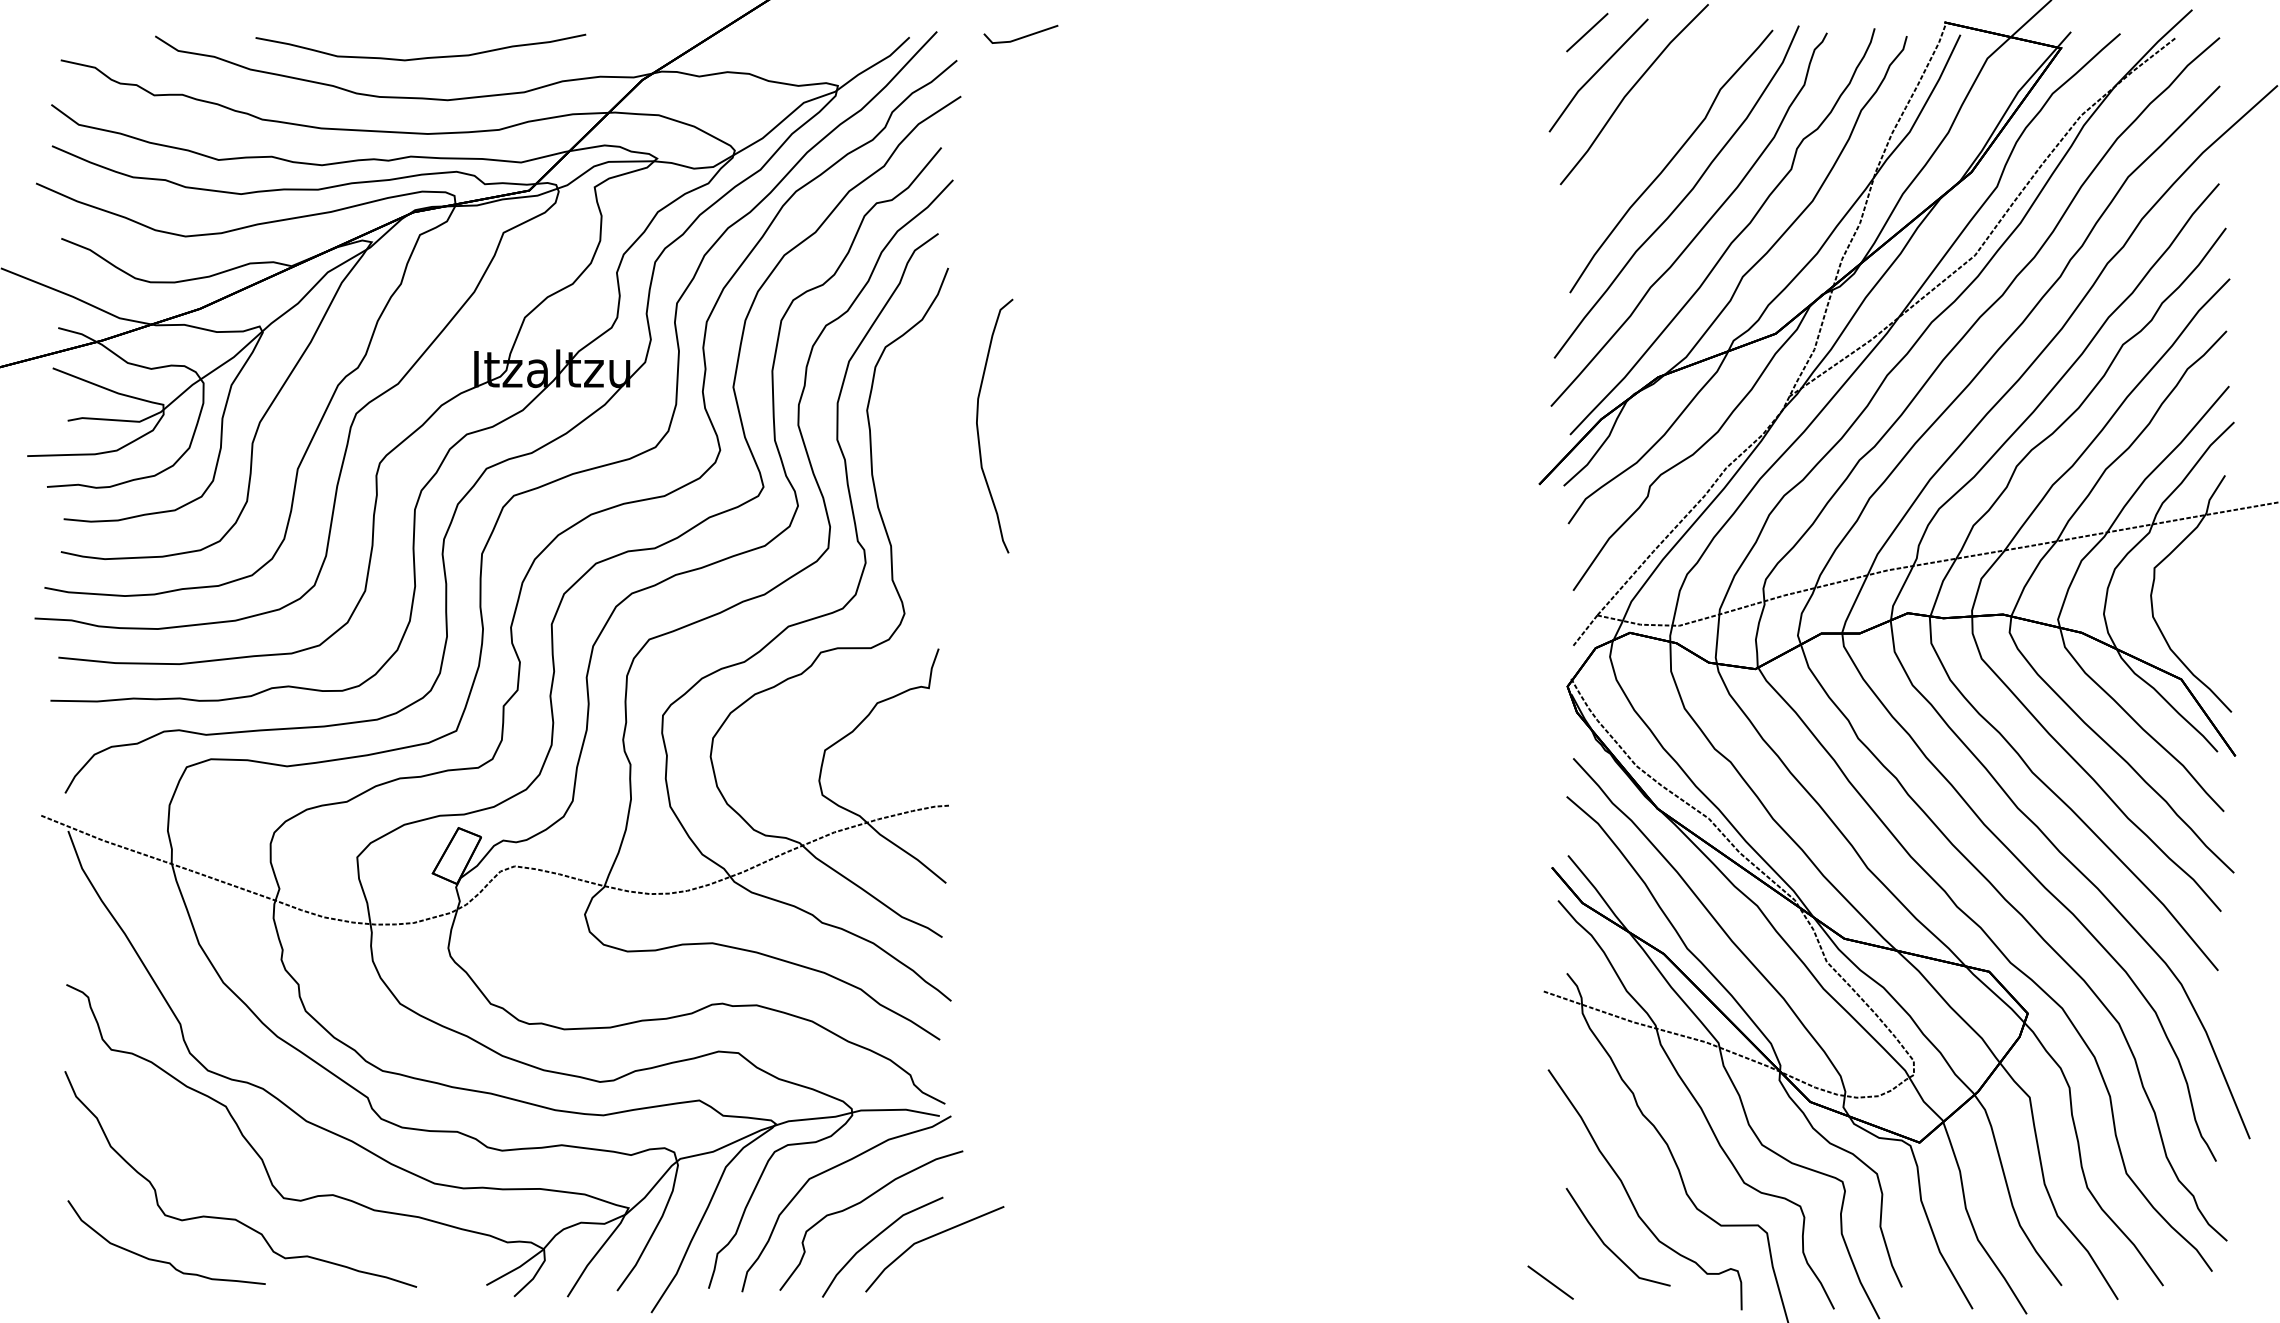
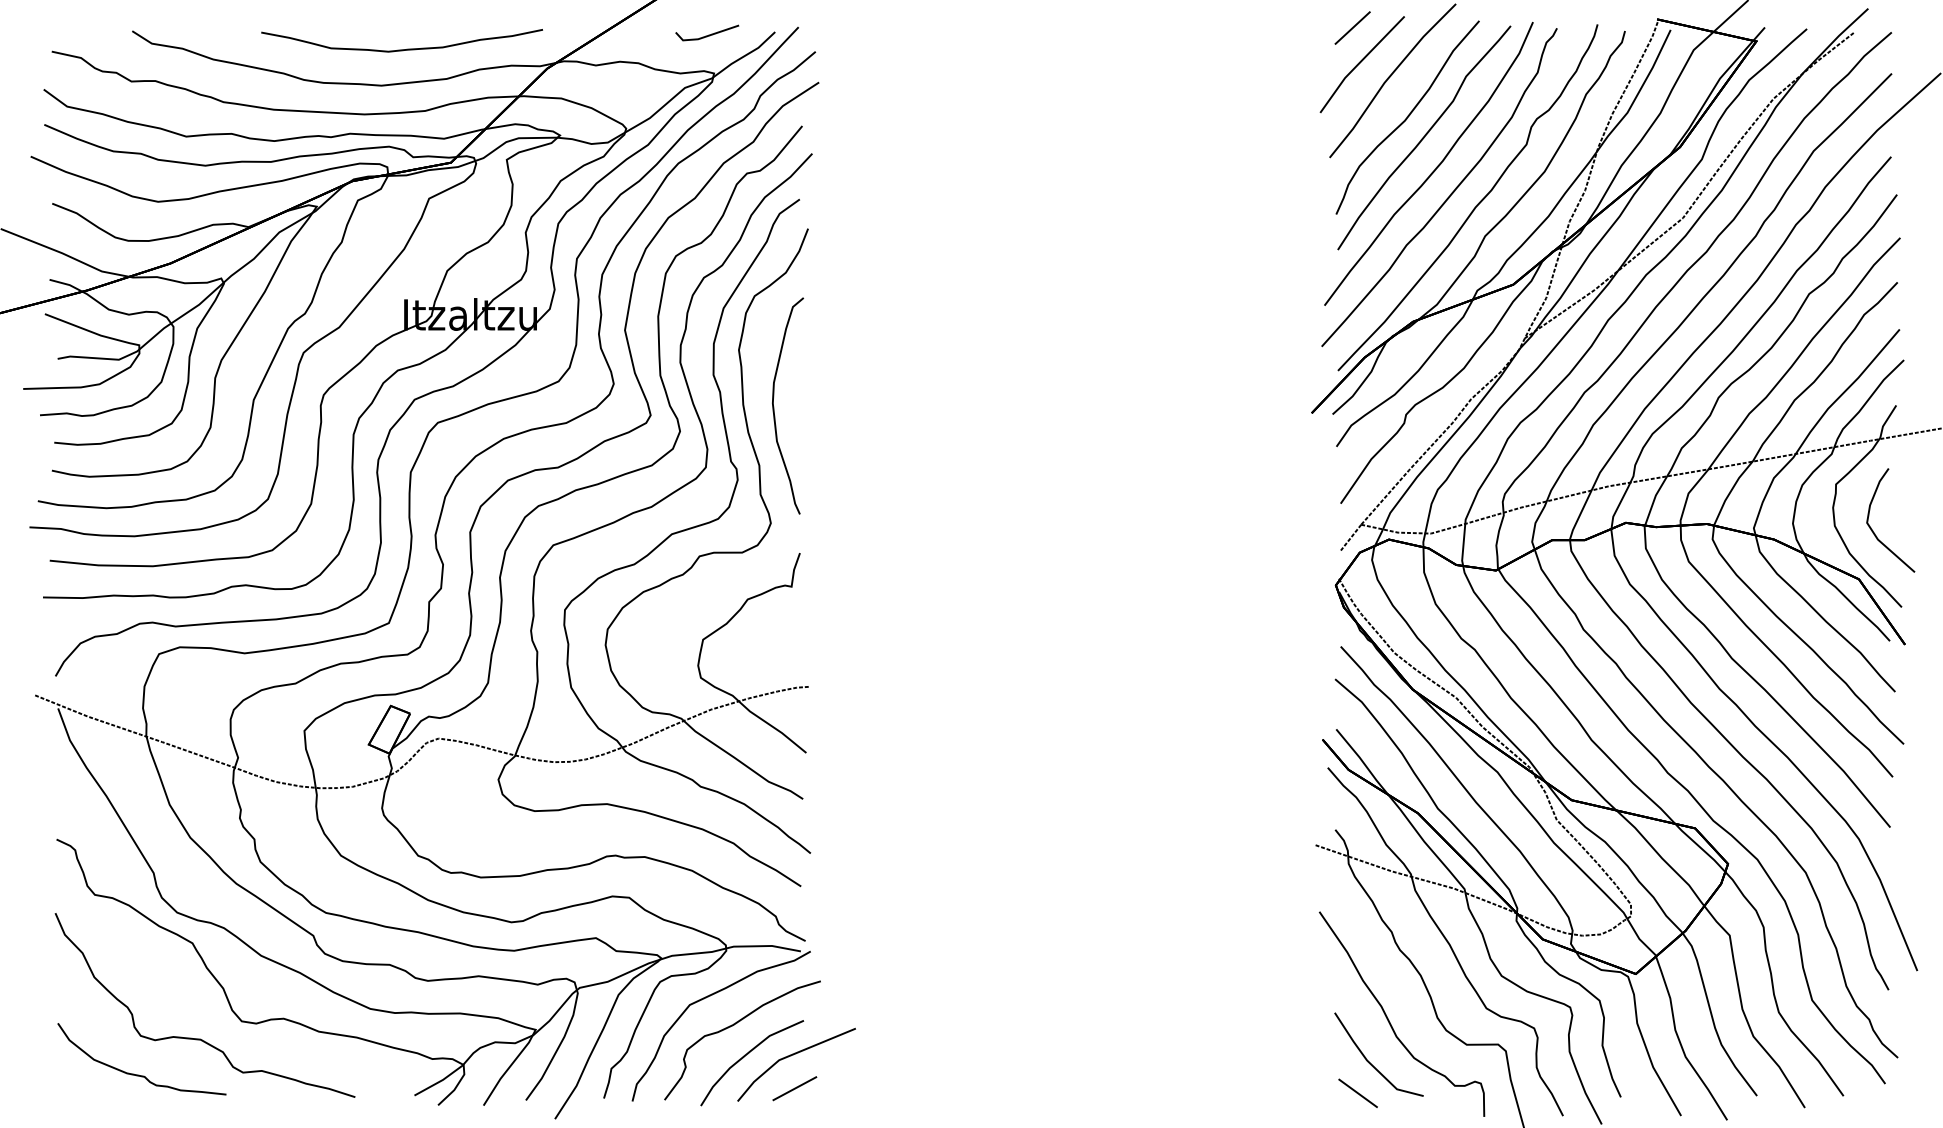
line: (1022, 36) -> (708, 34), moved
curve: (420, 57) -> (401, 49), moved
curve: (1651, 137) -> (1407, 117), added
curve: (978, 426) -> (774, 406), moved
part: (2198, 622) -> (1873, 530), added
line: (932, 1276) -> (794, 1088), added
line: (1550, 1282) -> (1357, 1093), moved

